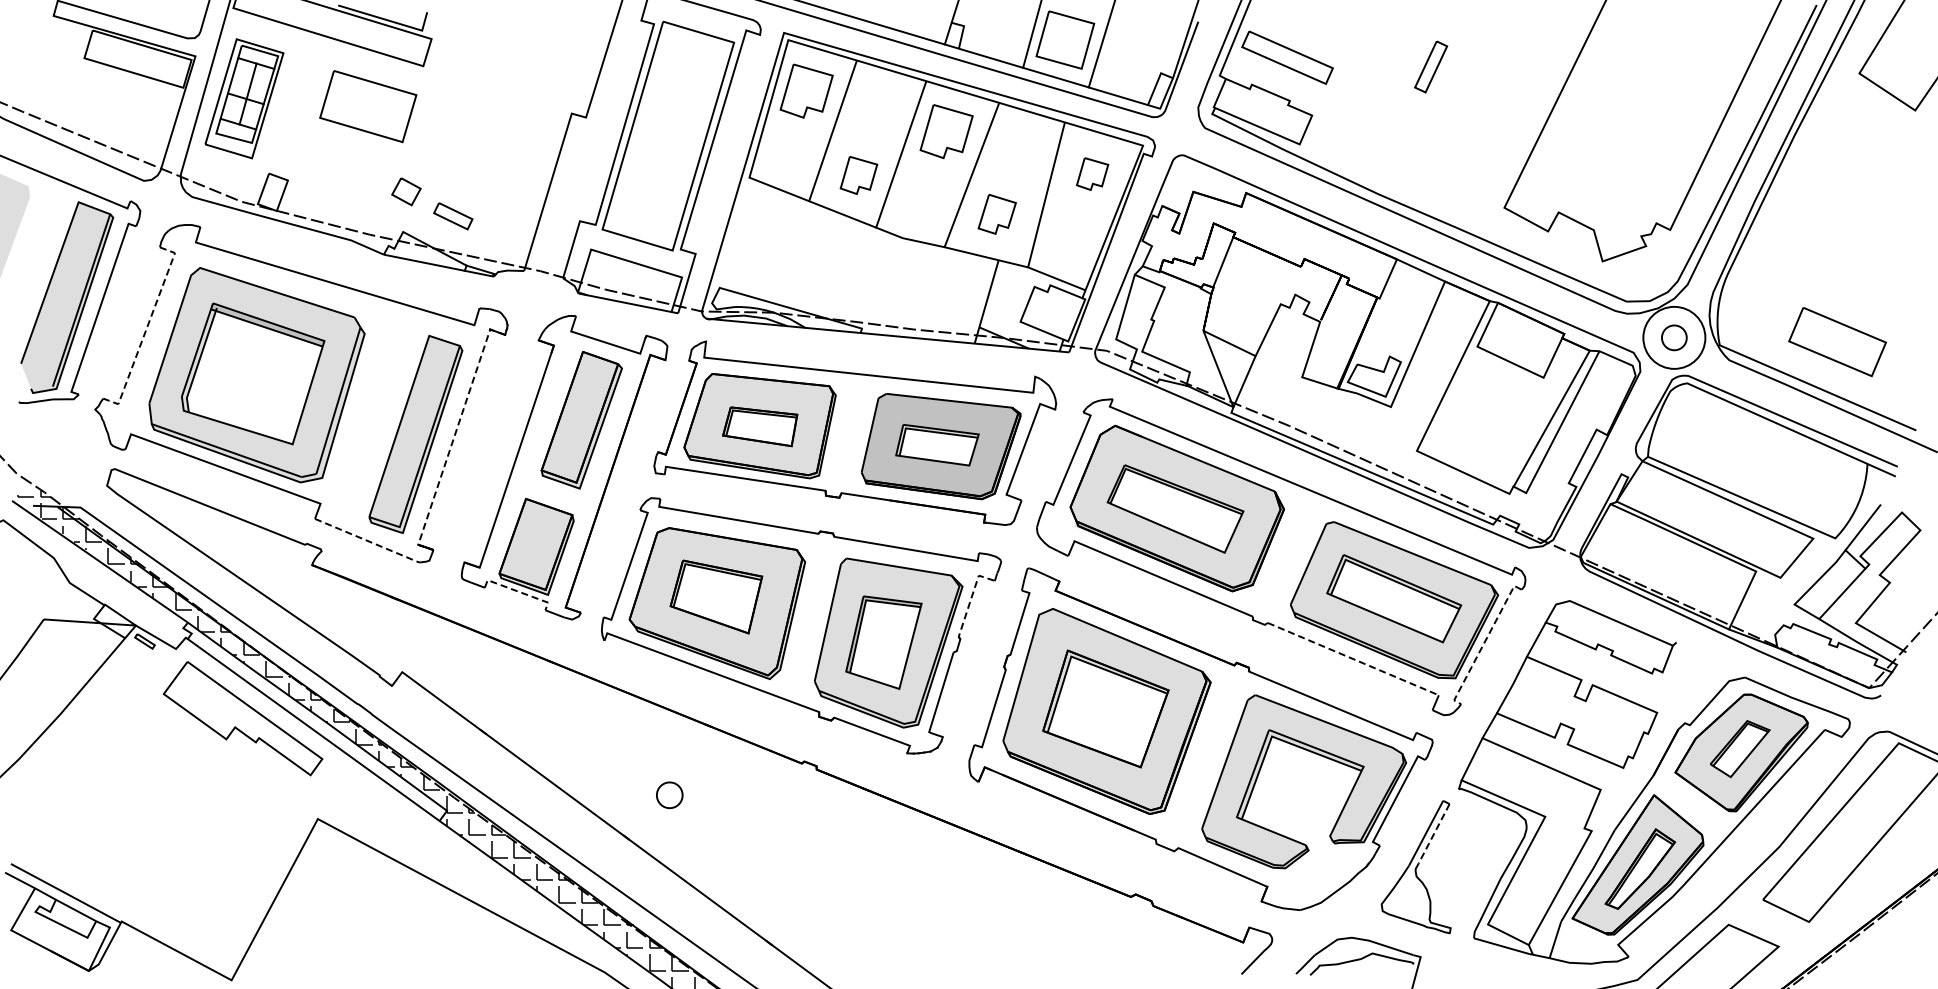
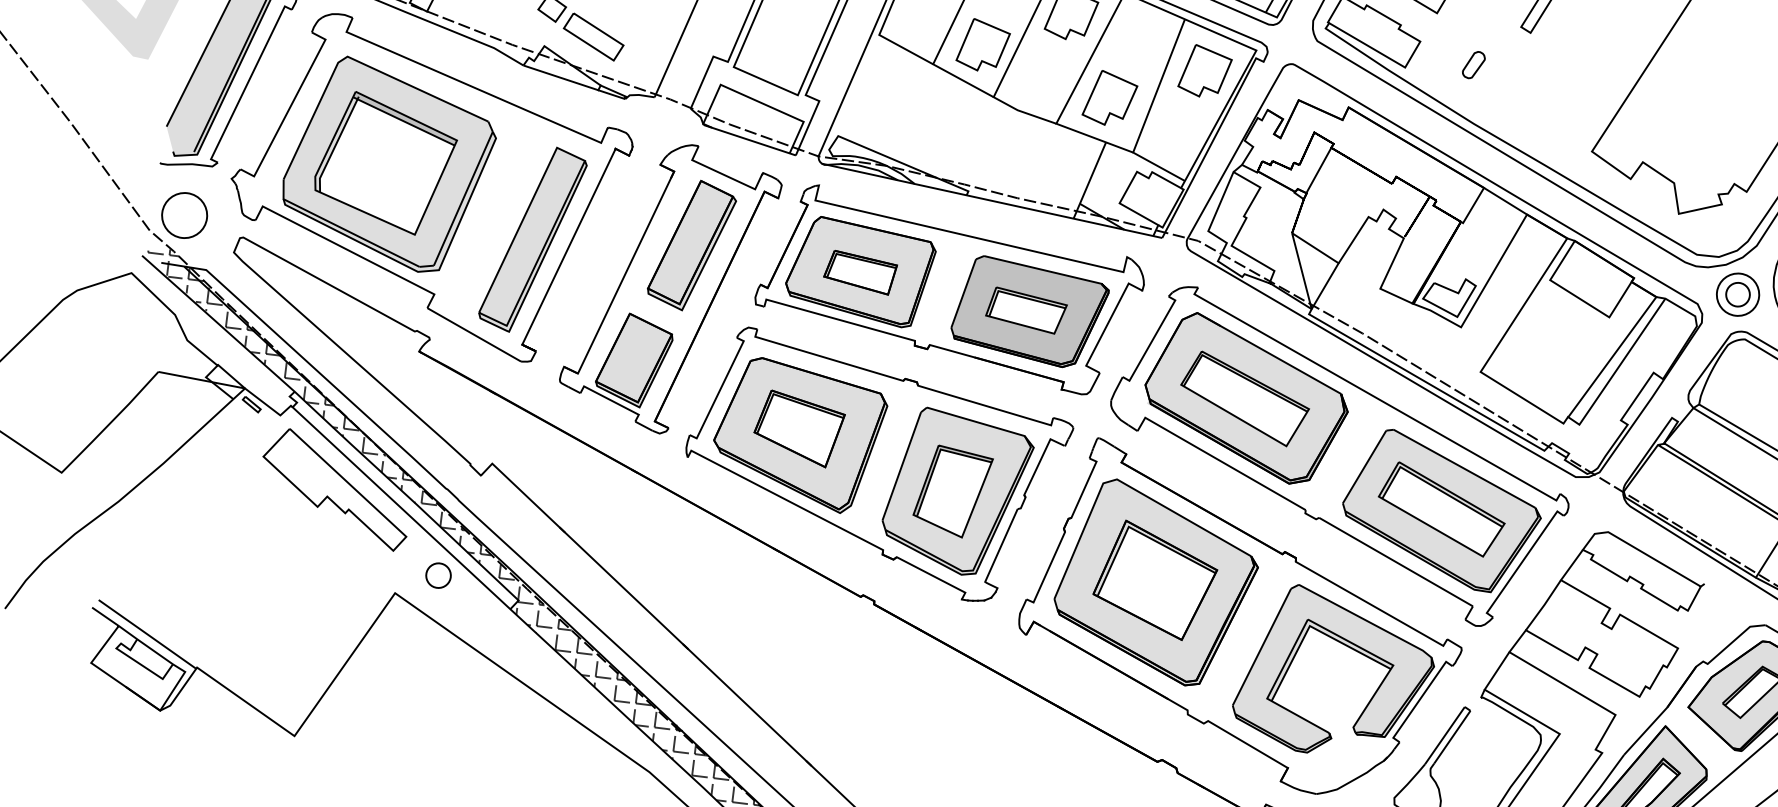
part: (1370, 133) -> (1473, 65), added
part: (1092, 173) -> (1205, 71), size x1.67
part: (858, 175) -> (982, 45), size x1.43
part: (996, 214) -> (1109, 98), size x1.43
part: (453, 216) -> (593, 37), size x1.67
line: (146, 328) -> (289, 107), dashed -> solid
circle: (1674, 337) -> (1738, 294), size x0.71
line: (453, 438) -> (568, 247), dashed -> solid
circle: (50, 453) -> (184, 215), added
line: (367, 540) -> (474, 334), dashed -> solid
line: (518, 591) -> (611, 400), dashed -> solid
line: (970, 600) -> (1039, 461), dashed -> solid
line: (1484, 643) -> (1522, 562), dashed -> solid
line: (1353, 659) -> (1396, 562), dashed -> solid
part: (669, 795) -> (438, 575), moved
line: (1434, 833) -> (1452, 736), dashed -> solid

